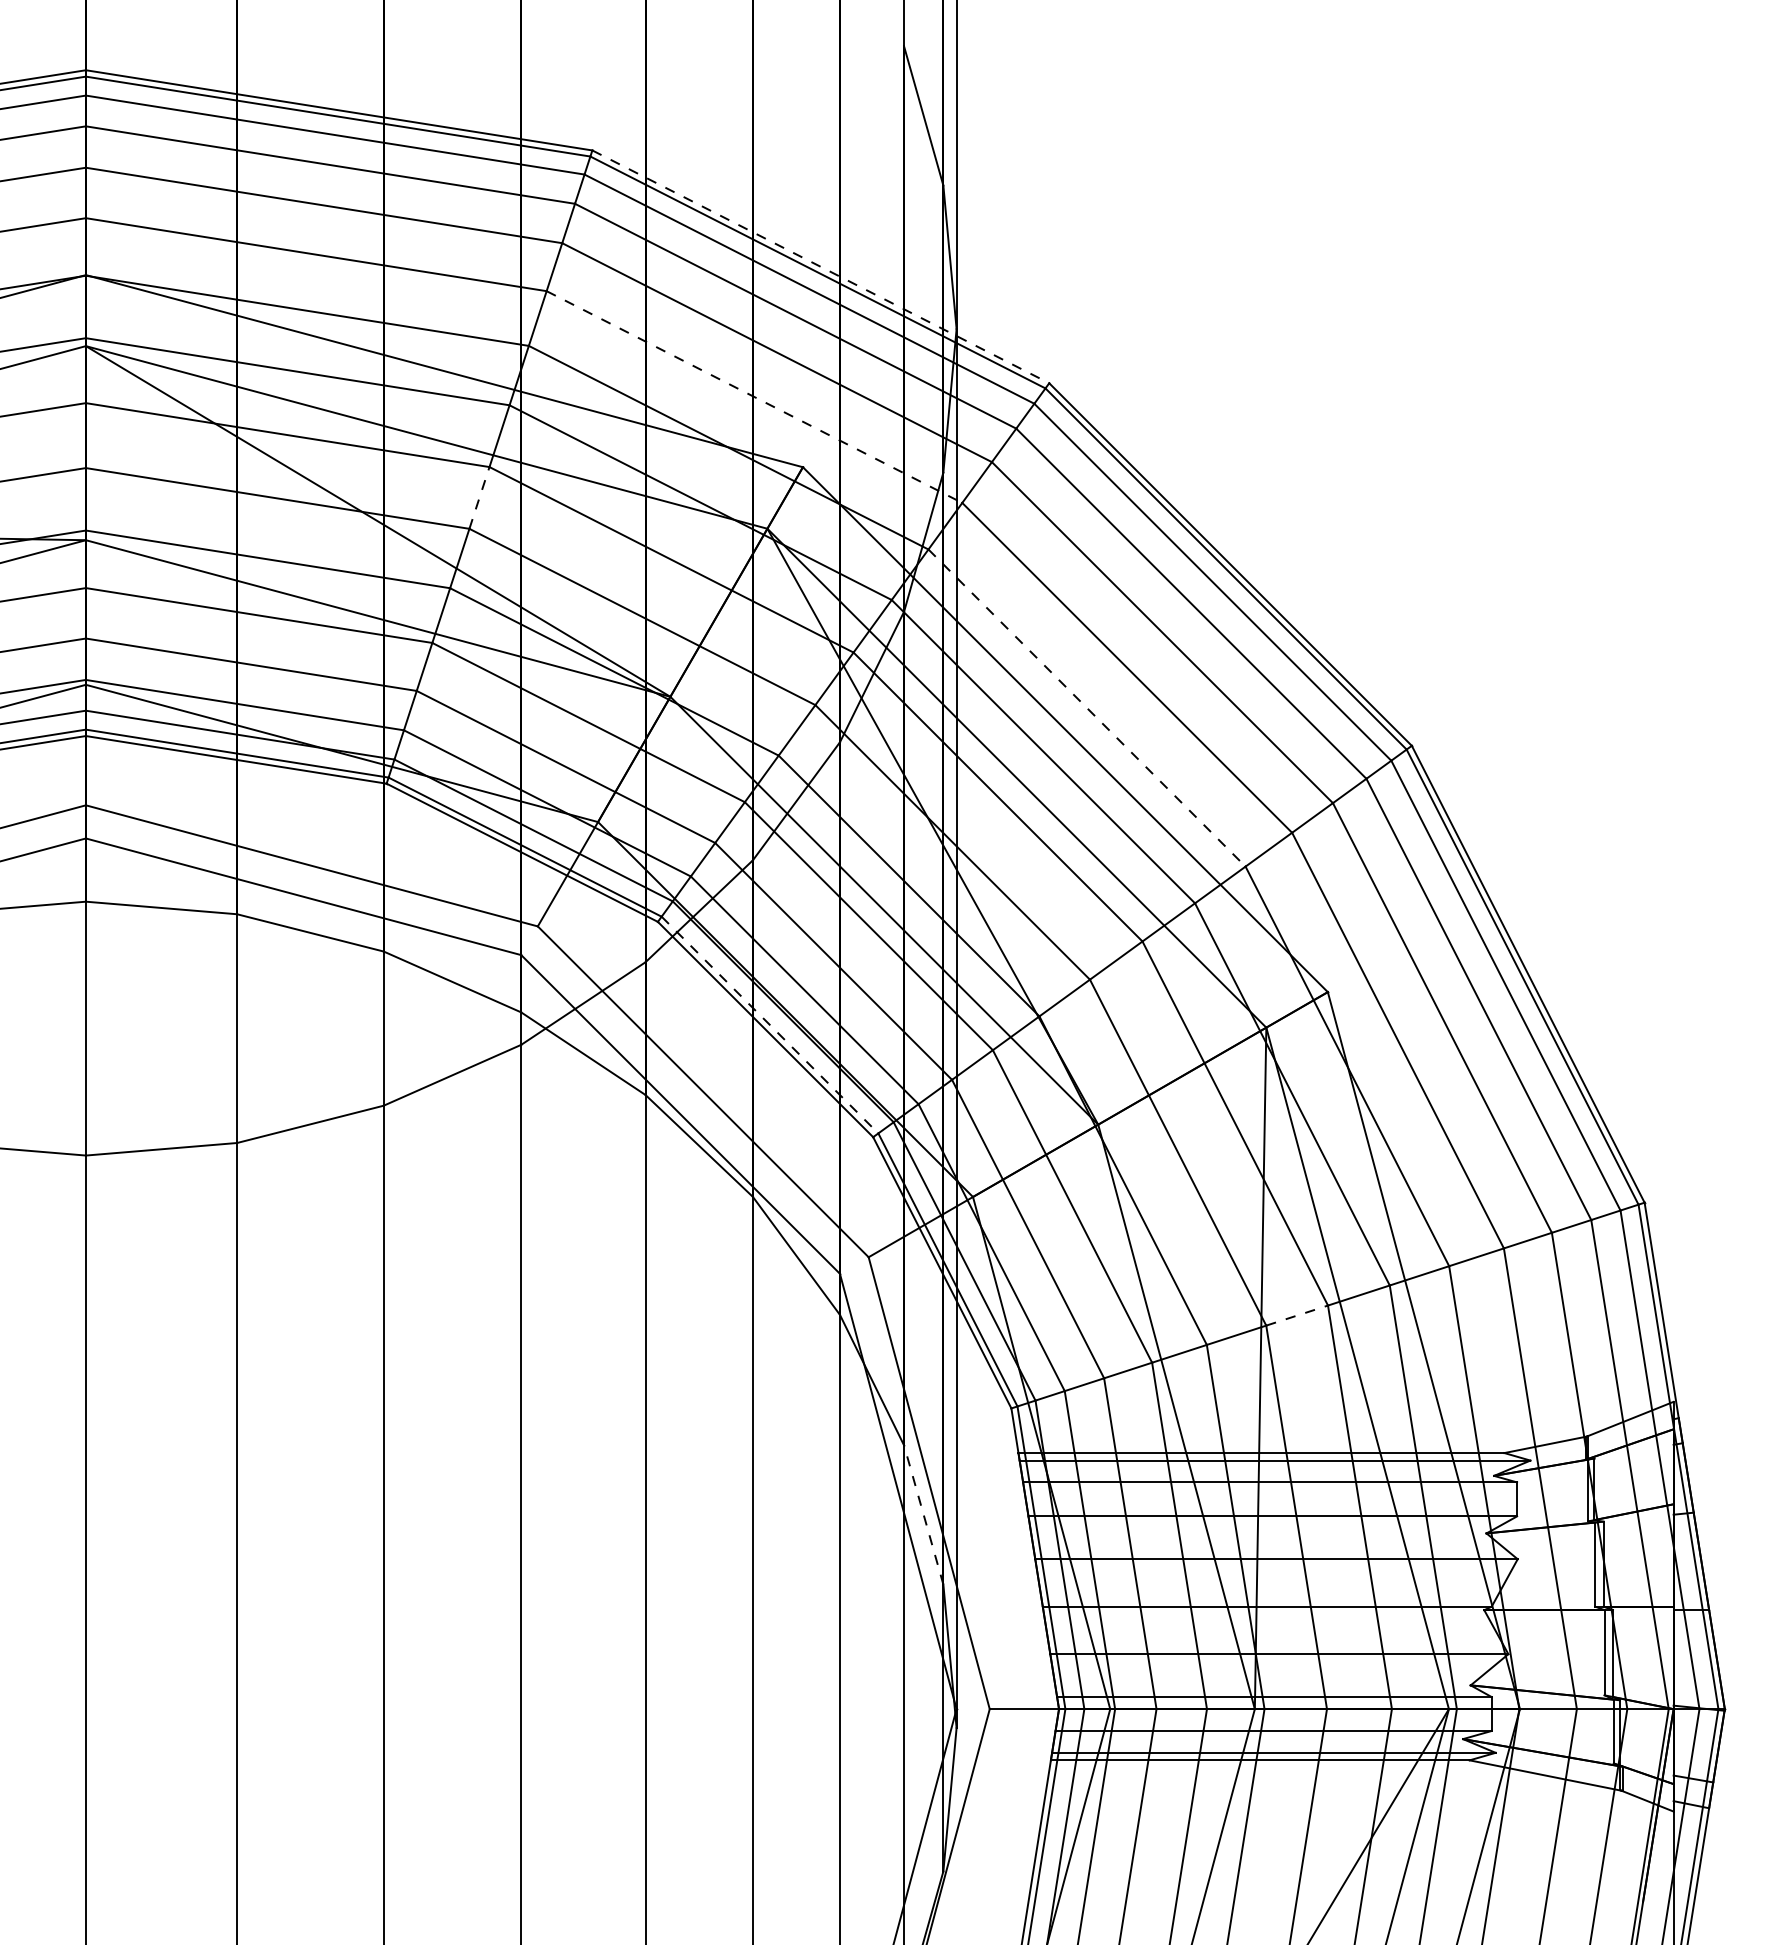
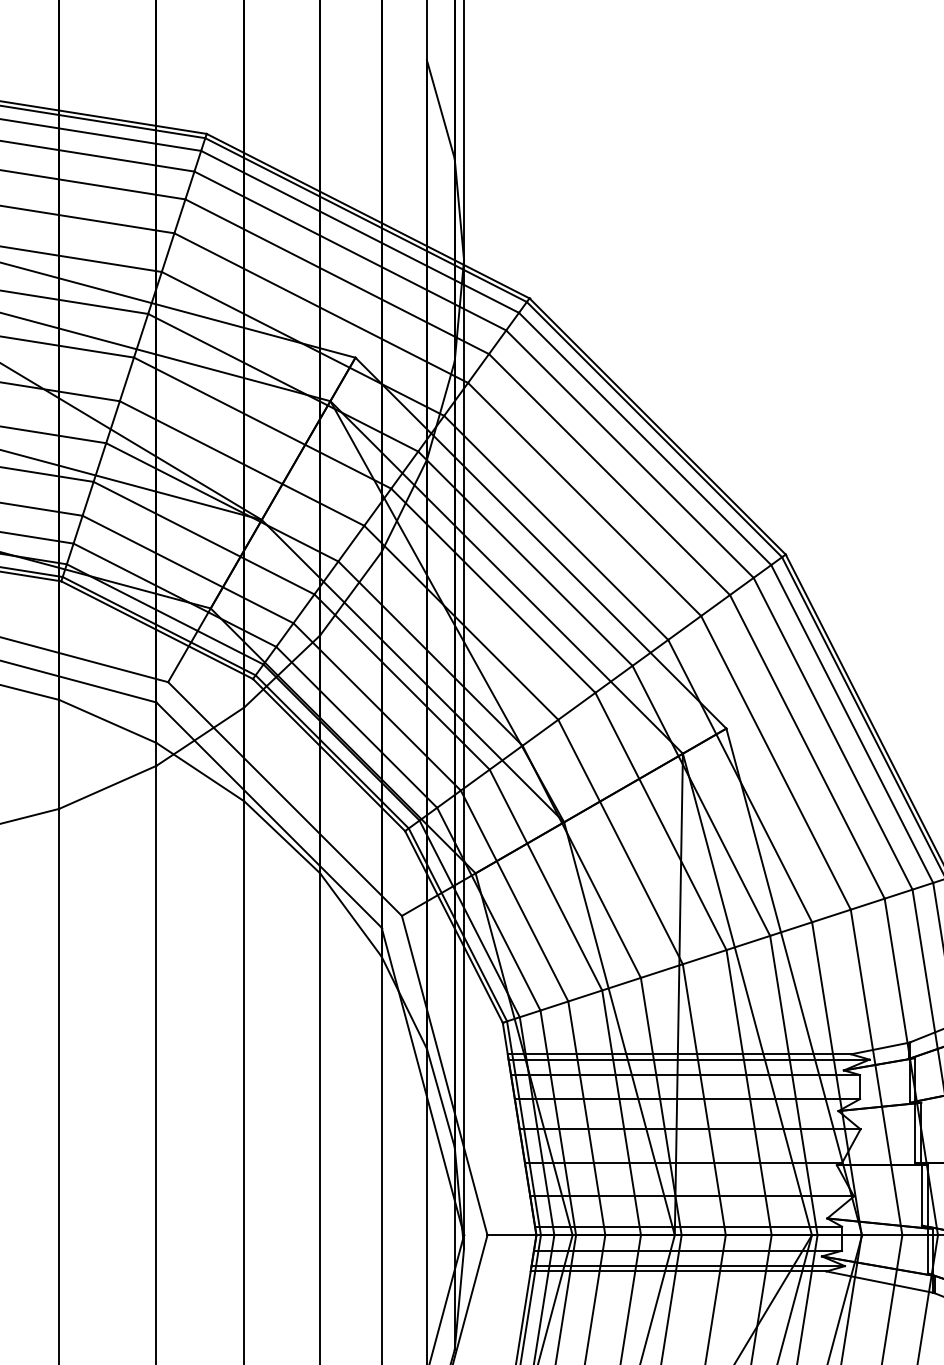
line: (821, 267) -> (368, 216), dashed -> solid
line: (754, 397) -> (321, 308), dashed -> solid
line: (479, 497) -> (126, 379), dashed -> solid
line: (1087, 708) -> (556, 528), dashed -> solid
line: (770, 1025) -> (332, 752), dashed -> solid
line: (1297, 1315) -> (704, 957), dashed -> solid
line: (923, 1514) -> (440, 1097), dashed -> solid

